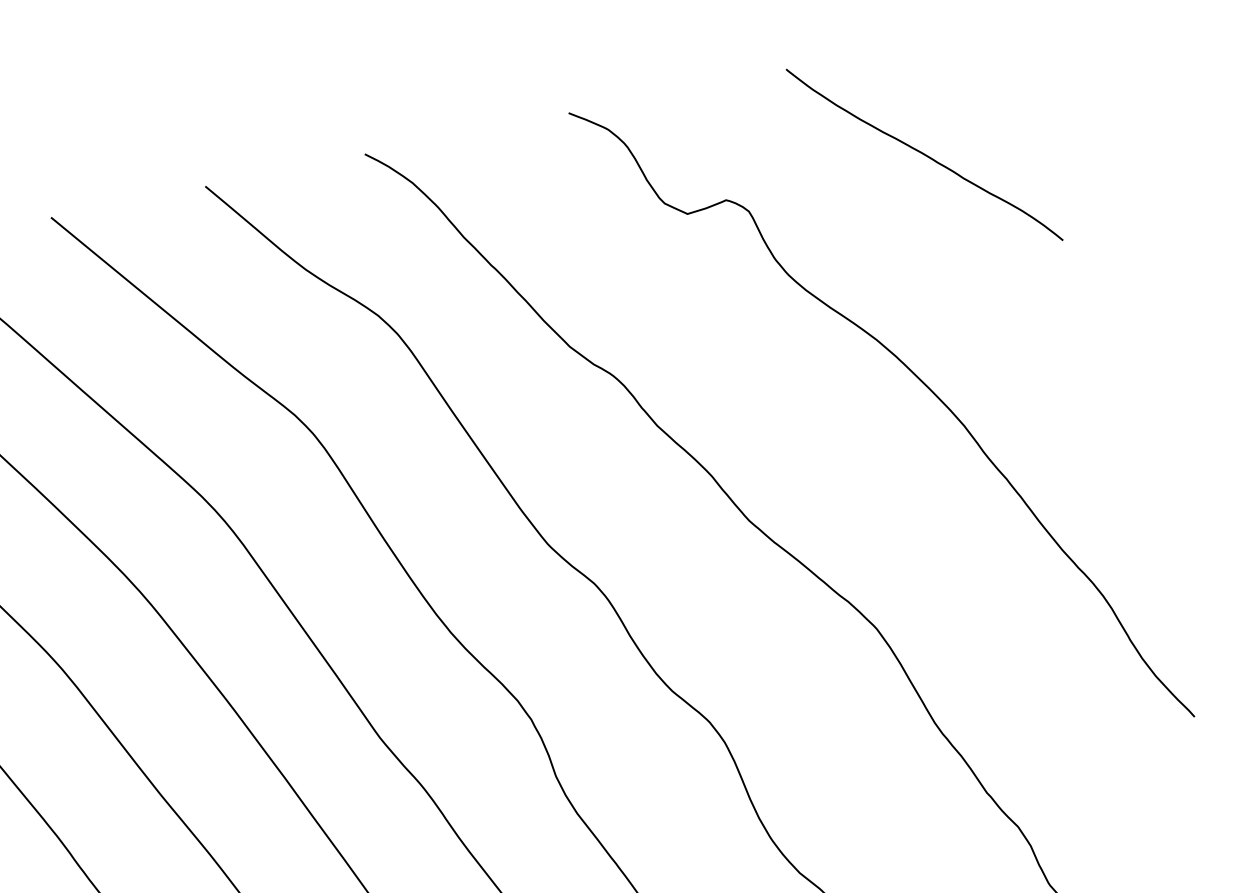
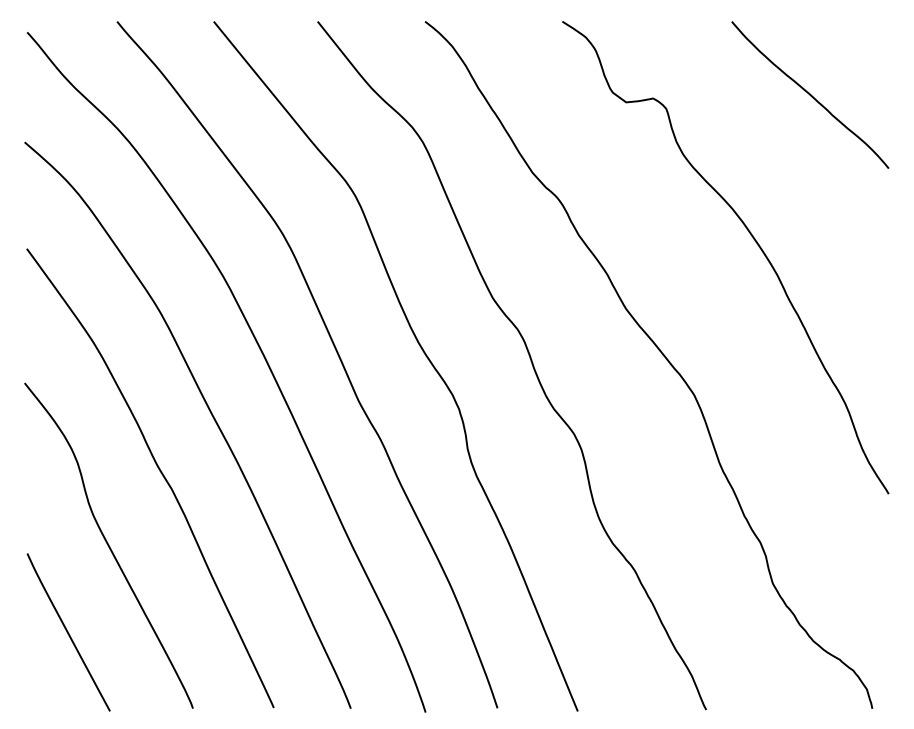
curve: (924, 153) -> (810, 94), moved

